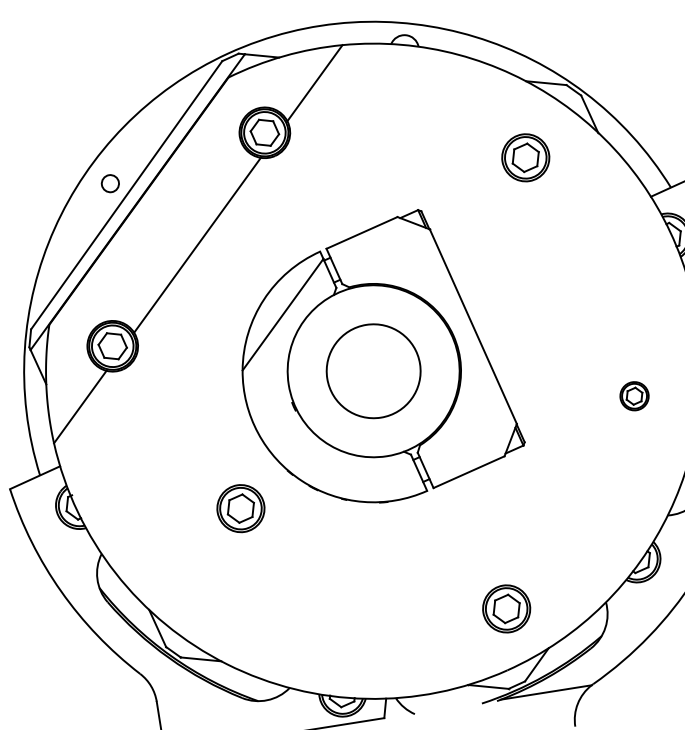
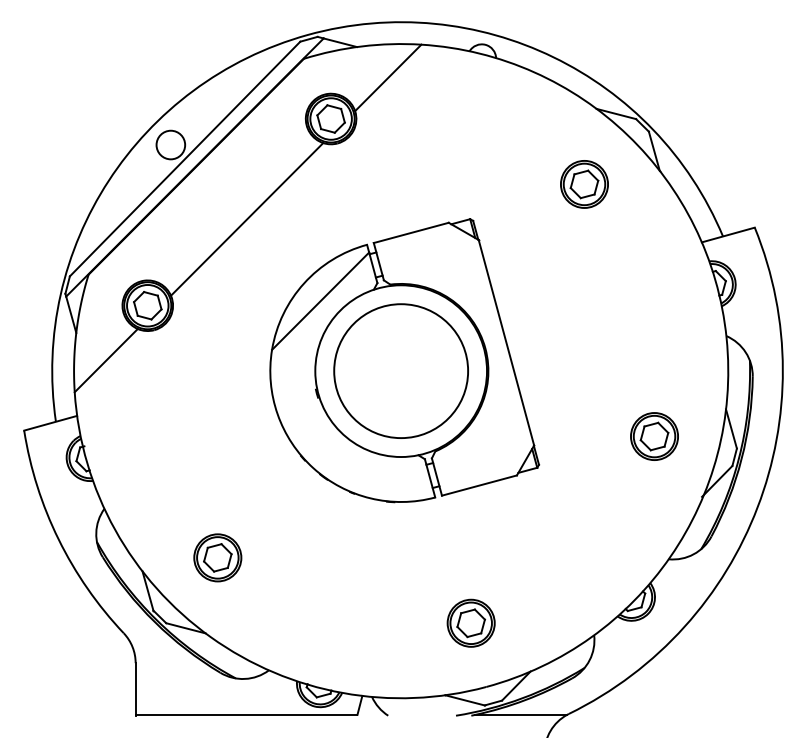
circle: (109, 183) -> (170, 144), size x1.67
circle: (374, 371) -> (401, 371), size x1.43
part: (634, 396) -> (654, 436), size x1.67
part: (240, 508) -> (217, 557), moved
part: (505, 608) -> (470, 622), moved

